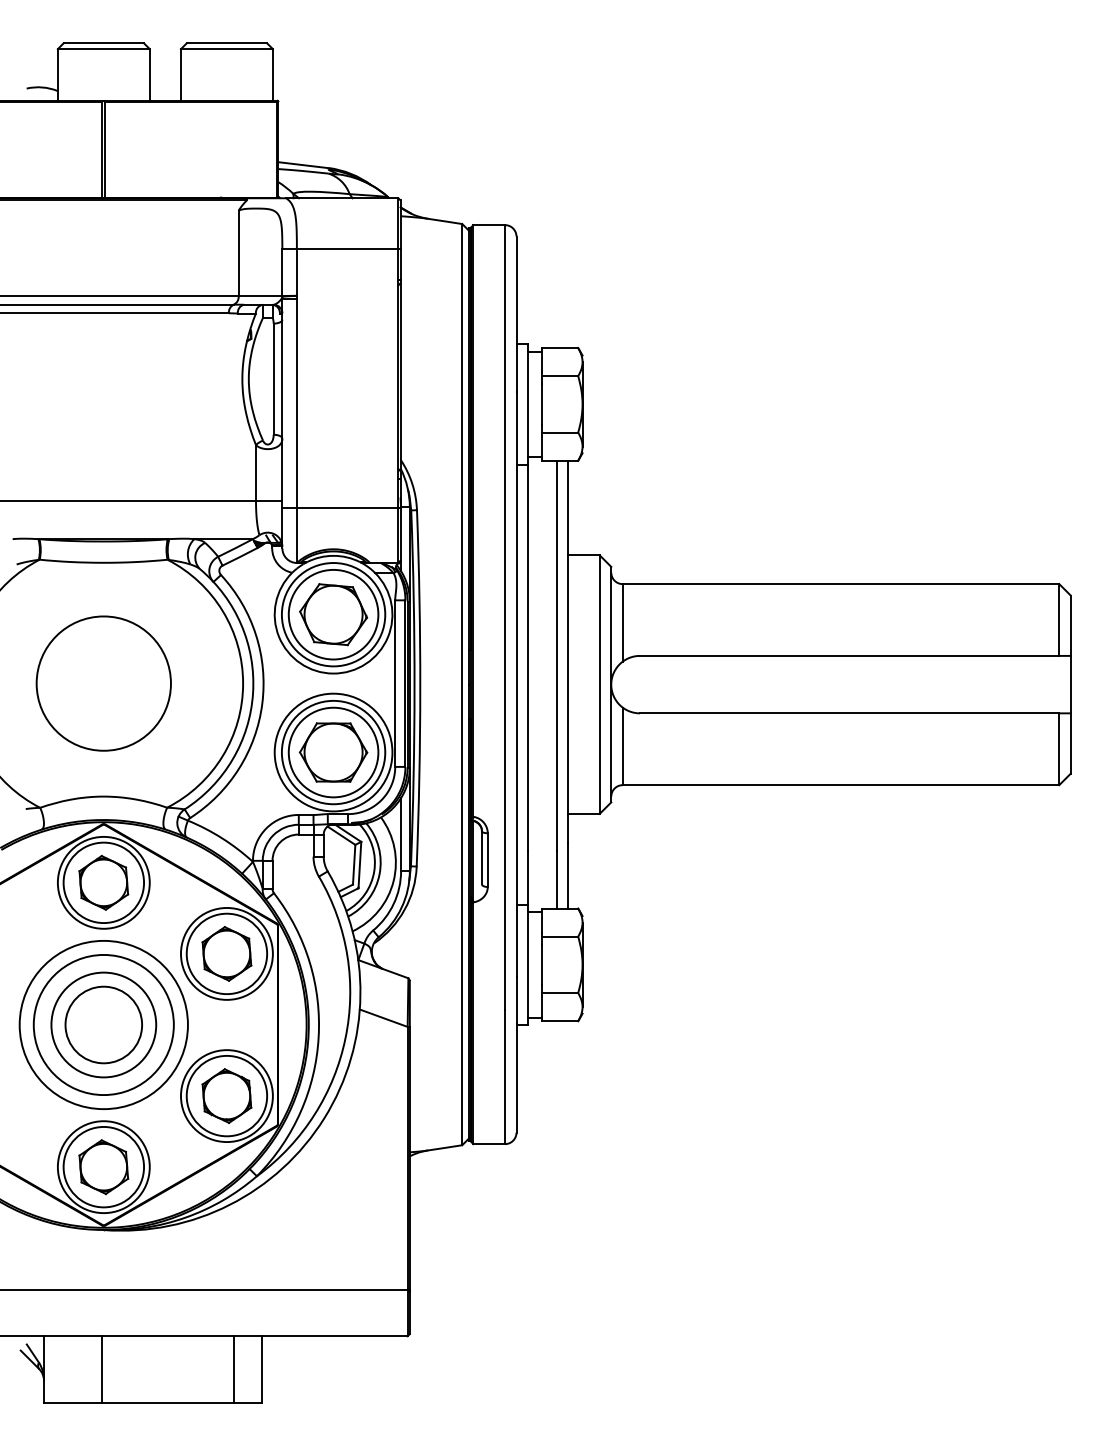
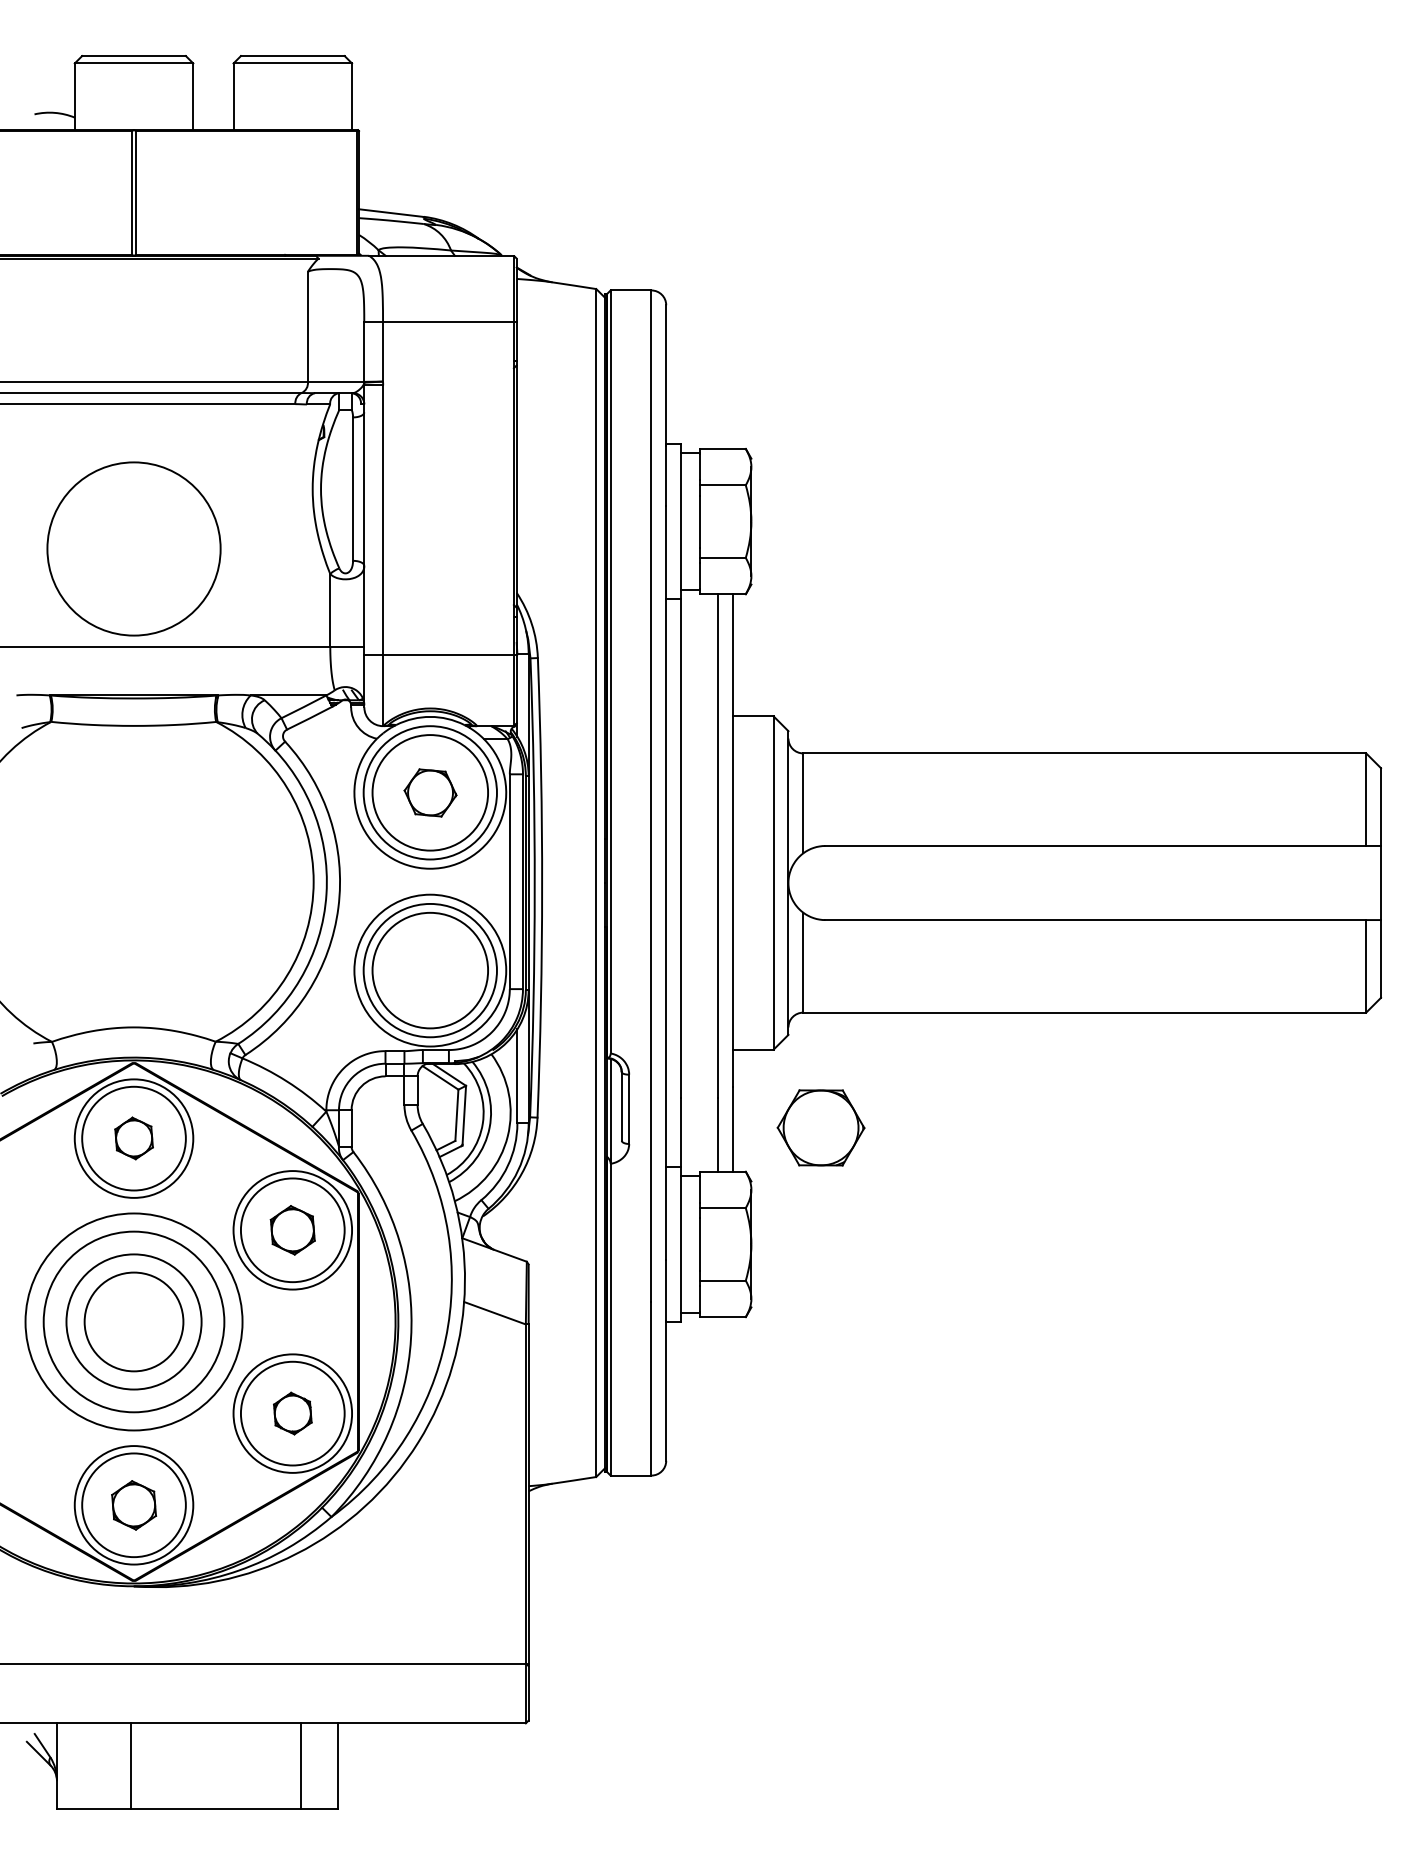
part: (333, 614) -> (430, 792), size x0.6
circle: (103, 683) -> (133, 548), moved
part: (333, 752) -> (820, 1127), moved
part: (103, 882) -> (133, 1138), size x0.6
part: (226, 953) -> (292, 1229), size x0.7
part: (226, 1095) -> (292, 1412), size x0.6
part: (103, 1167) -> (133, 1505), size x0.7

